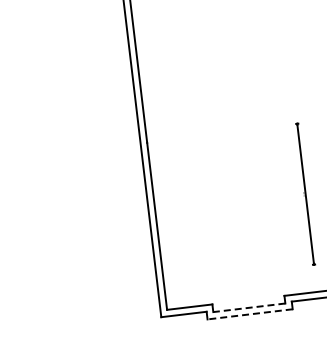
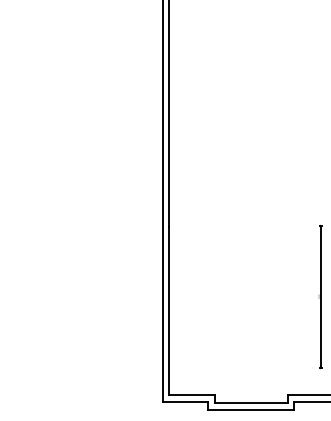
line: (248, 308) -> (250, 403), dashed -> solid
line: (250, 314) -> (251, 409), dashed -> solid

